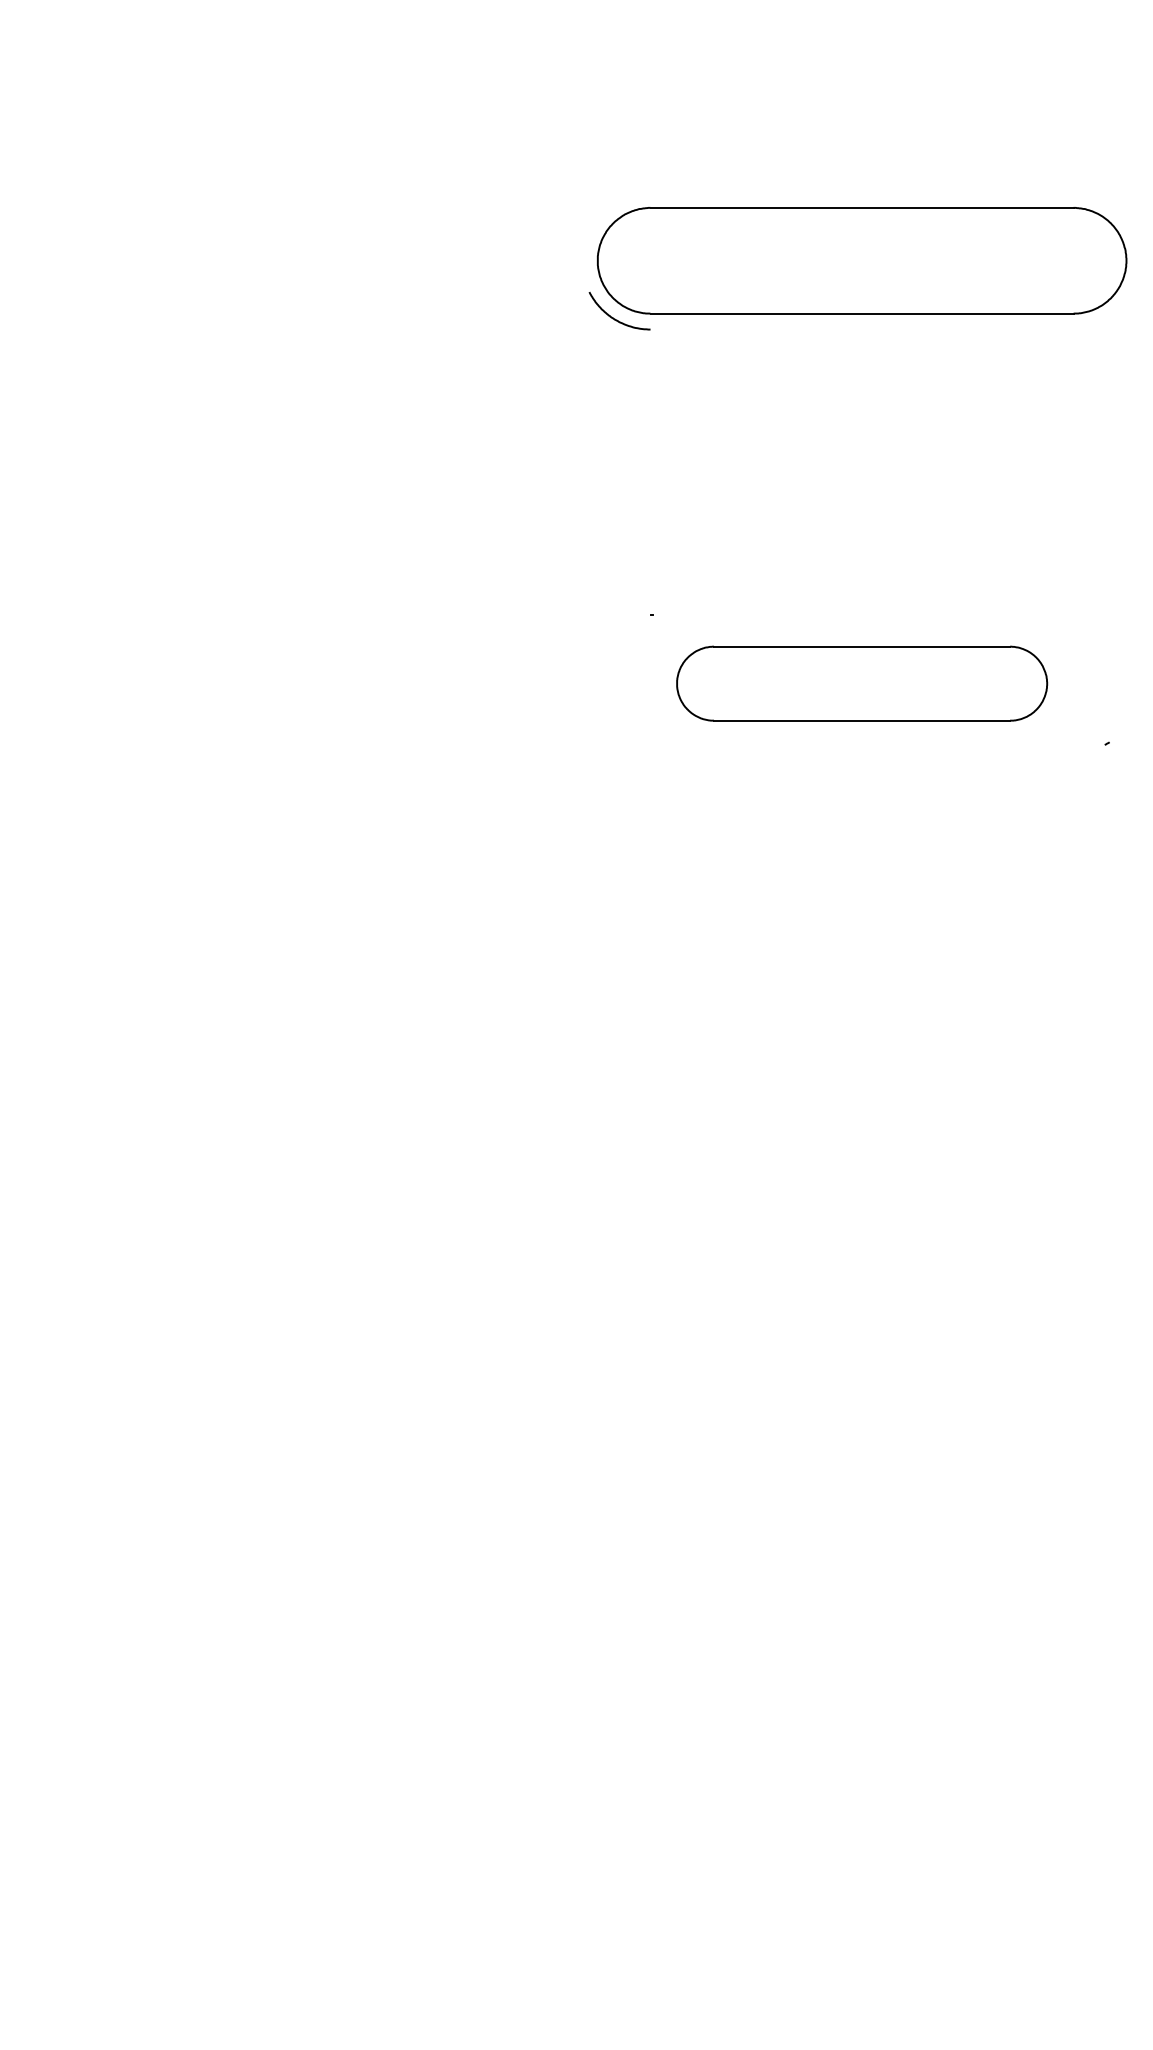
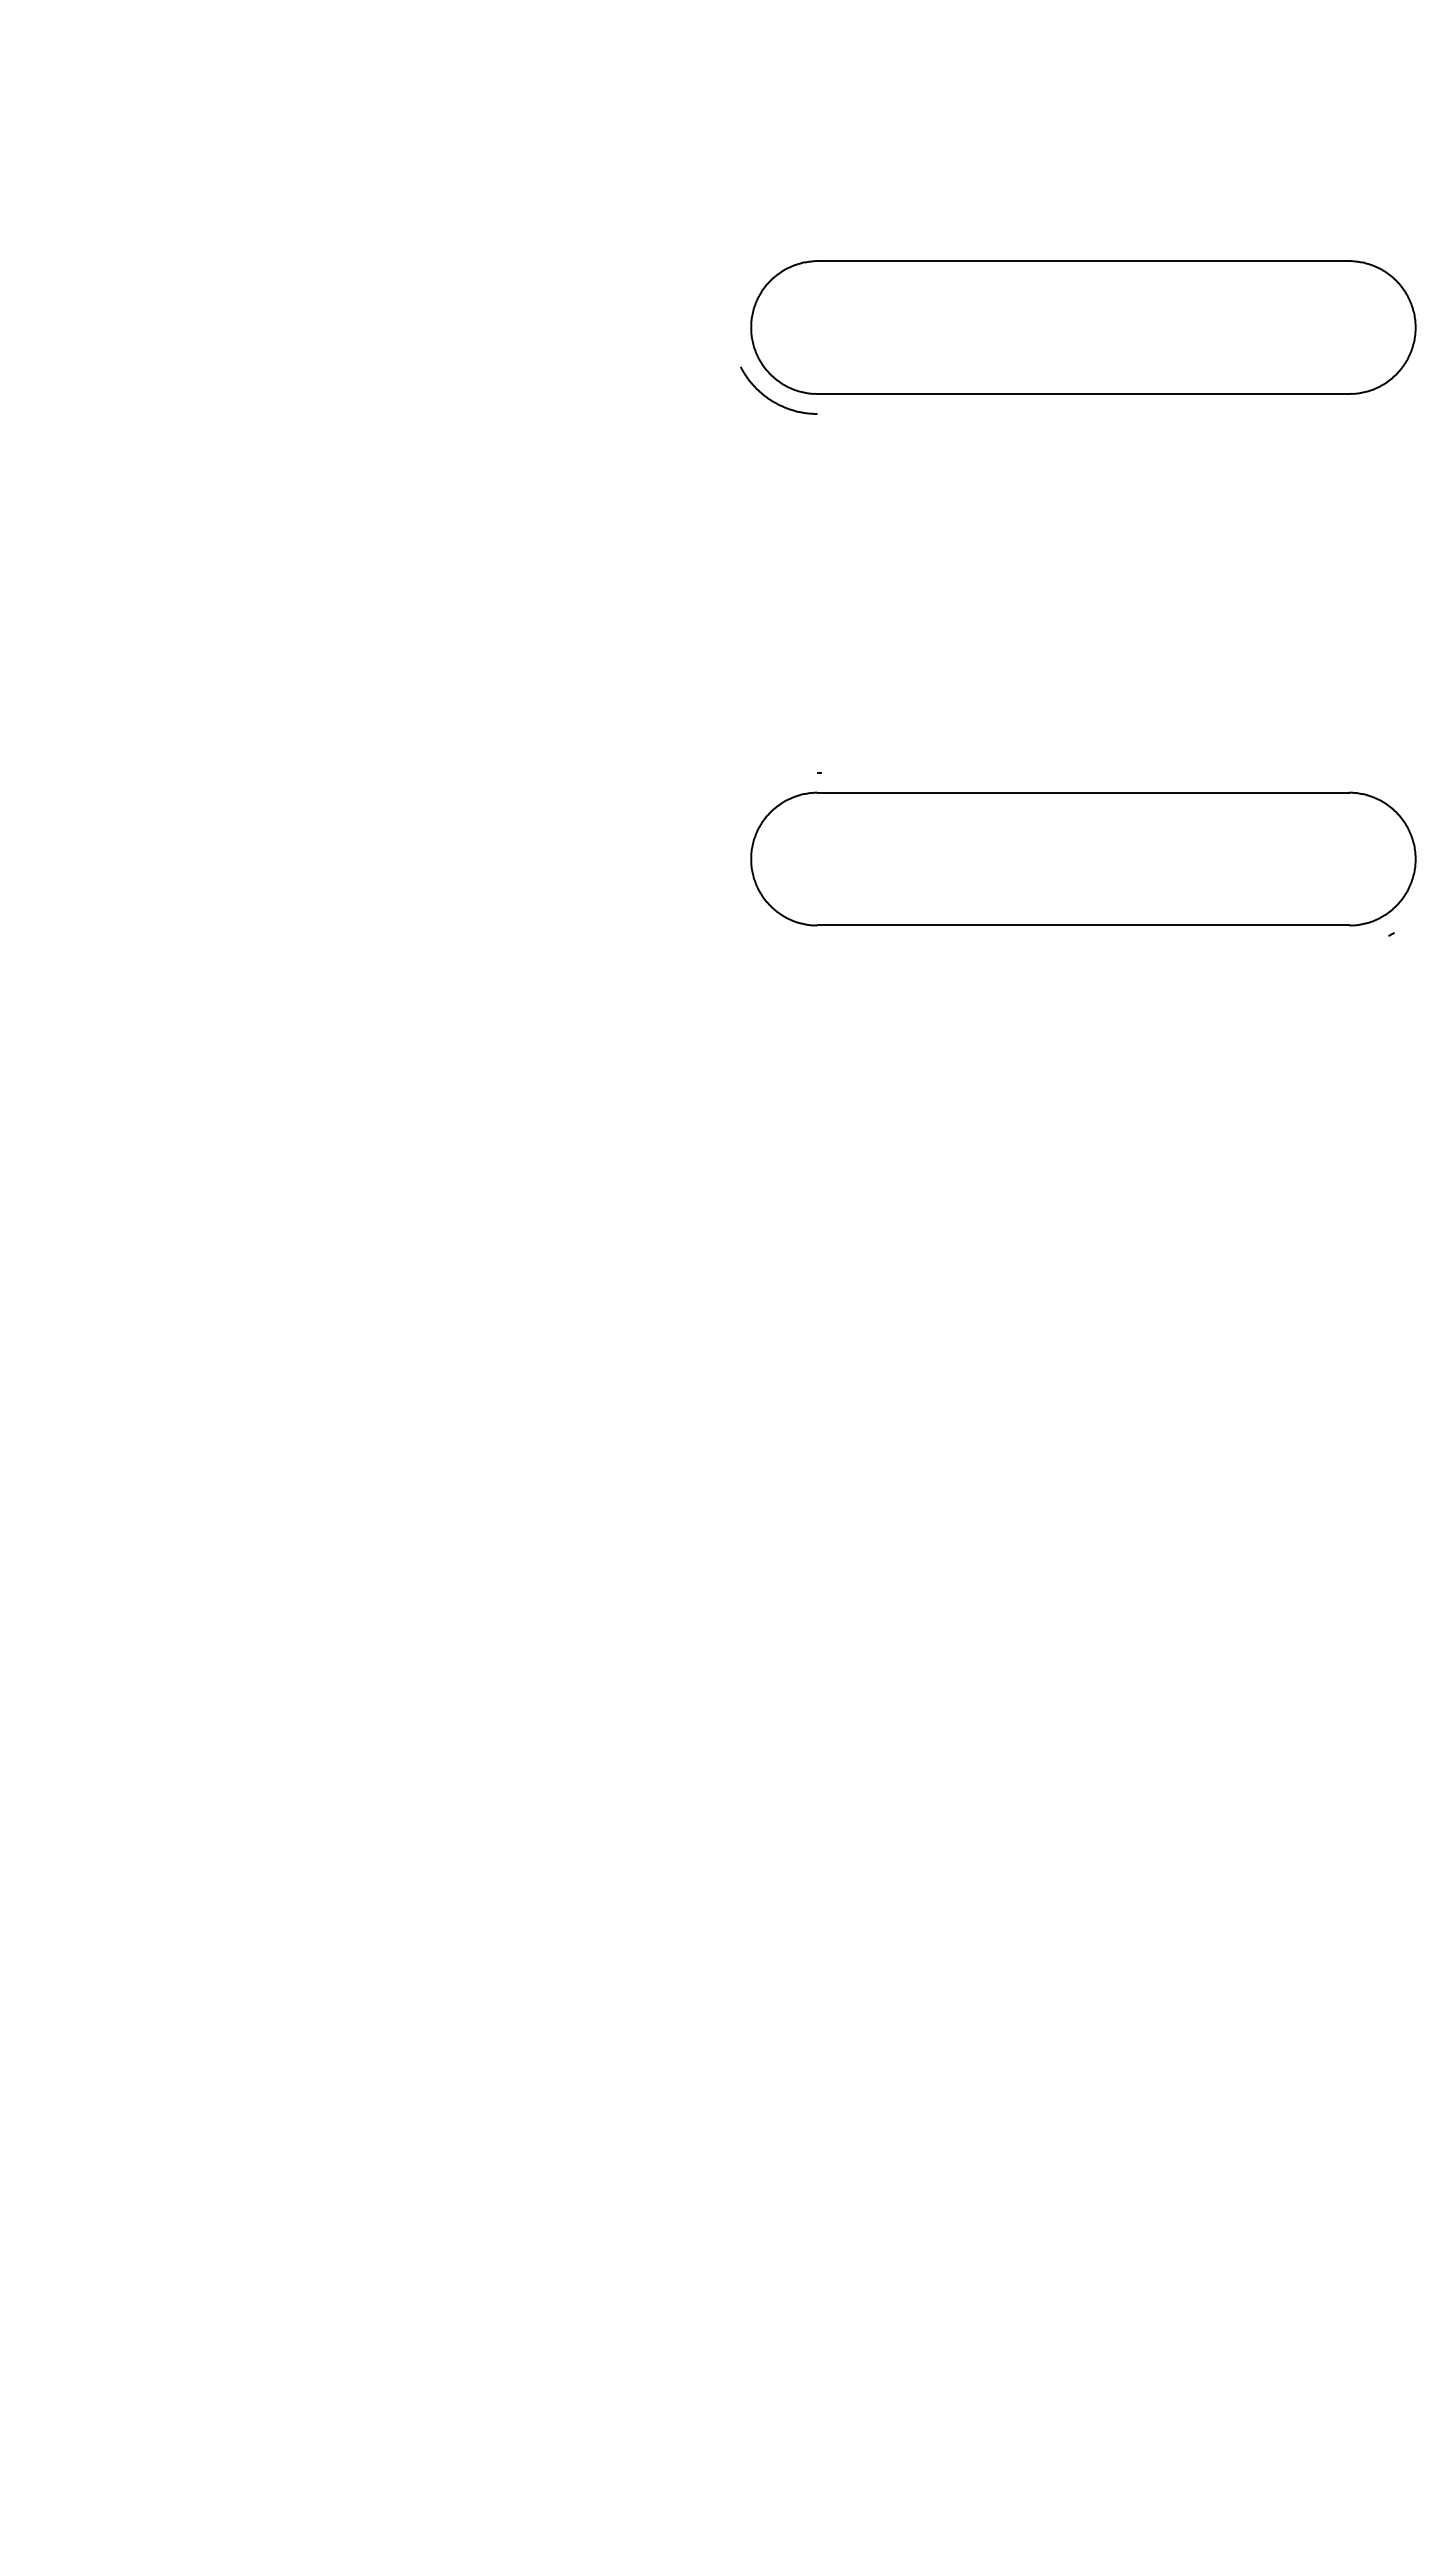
part: (862, 683) -> (1083, 858), size x1.43

